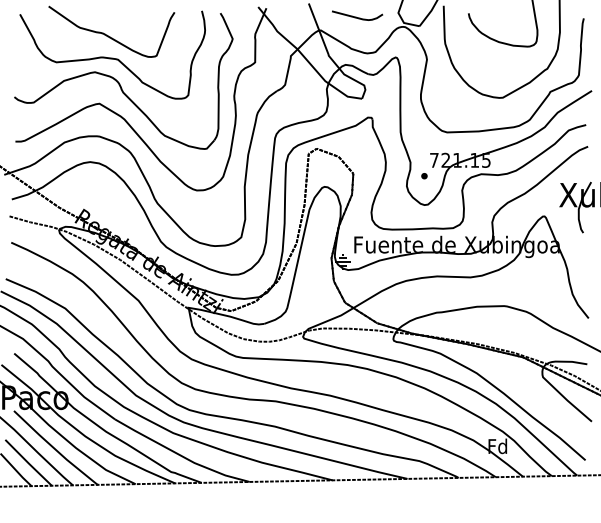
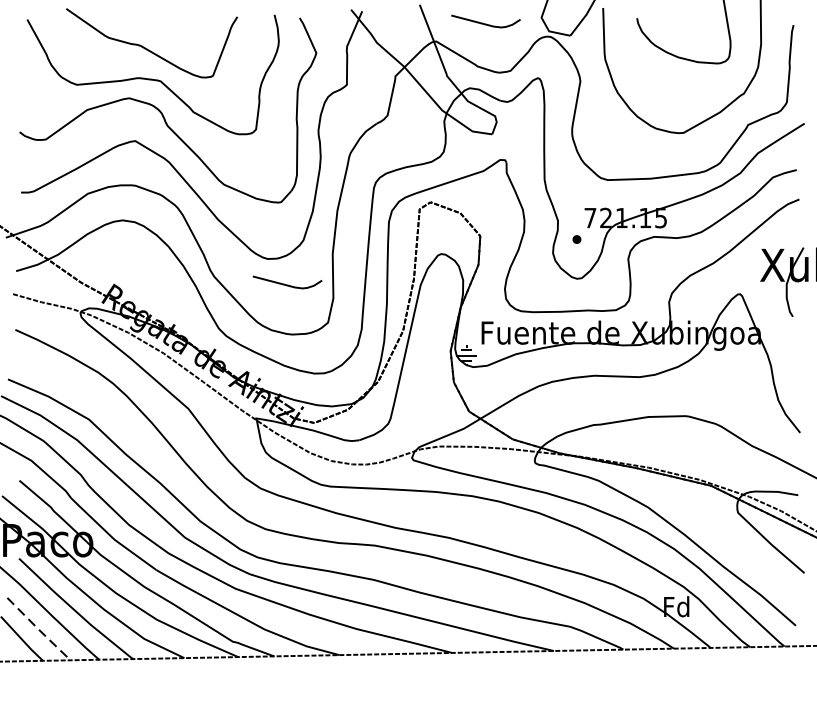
curve: (210, 208) -> (286, 283), added
line: (28, 463) -> (38, 630), solid -> dashed

